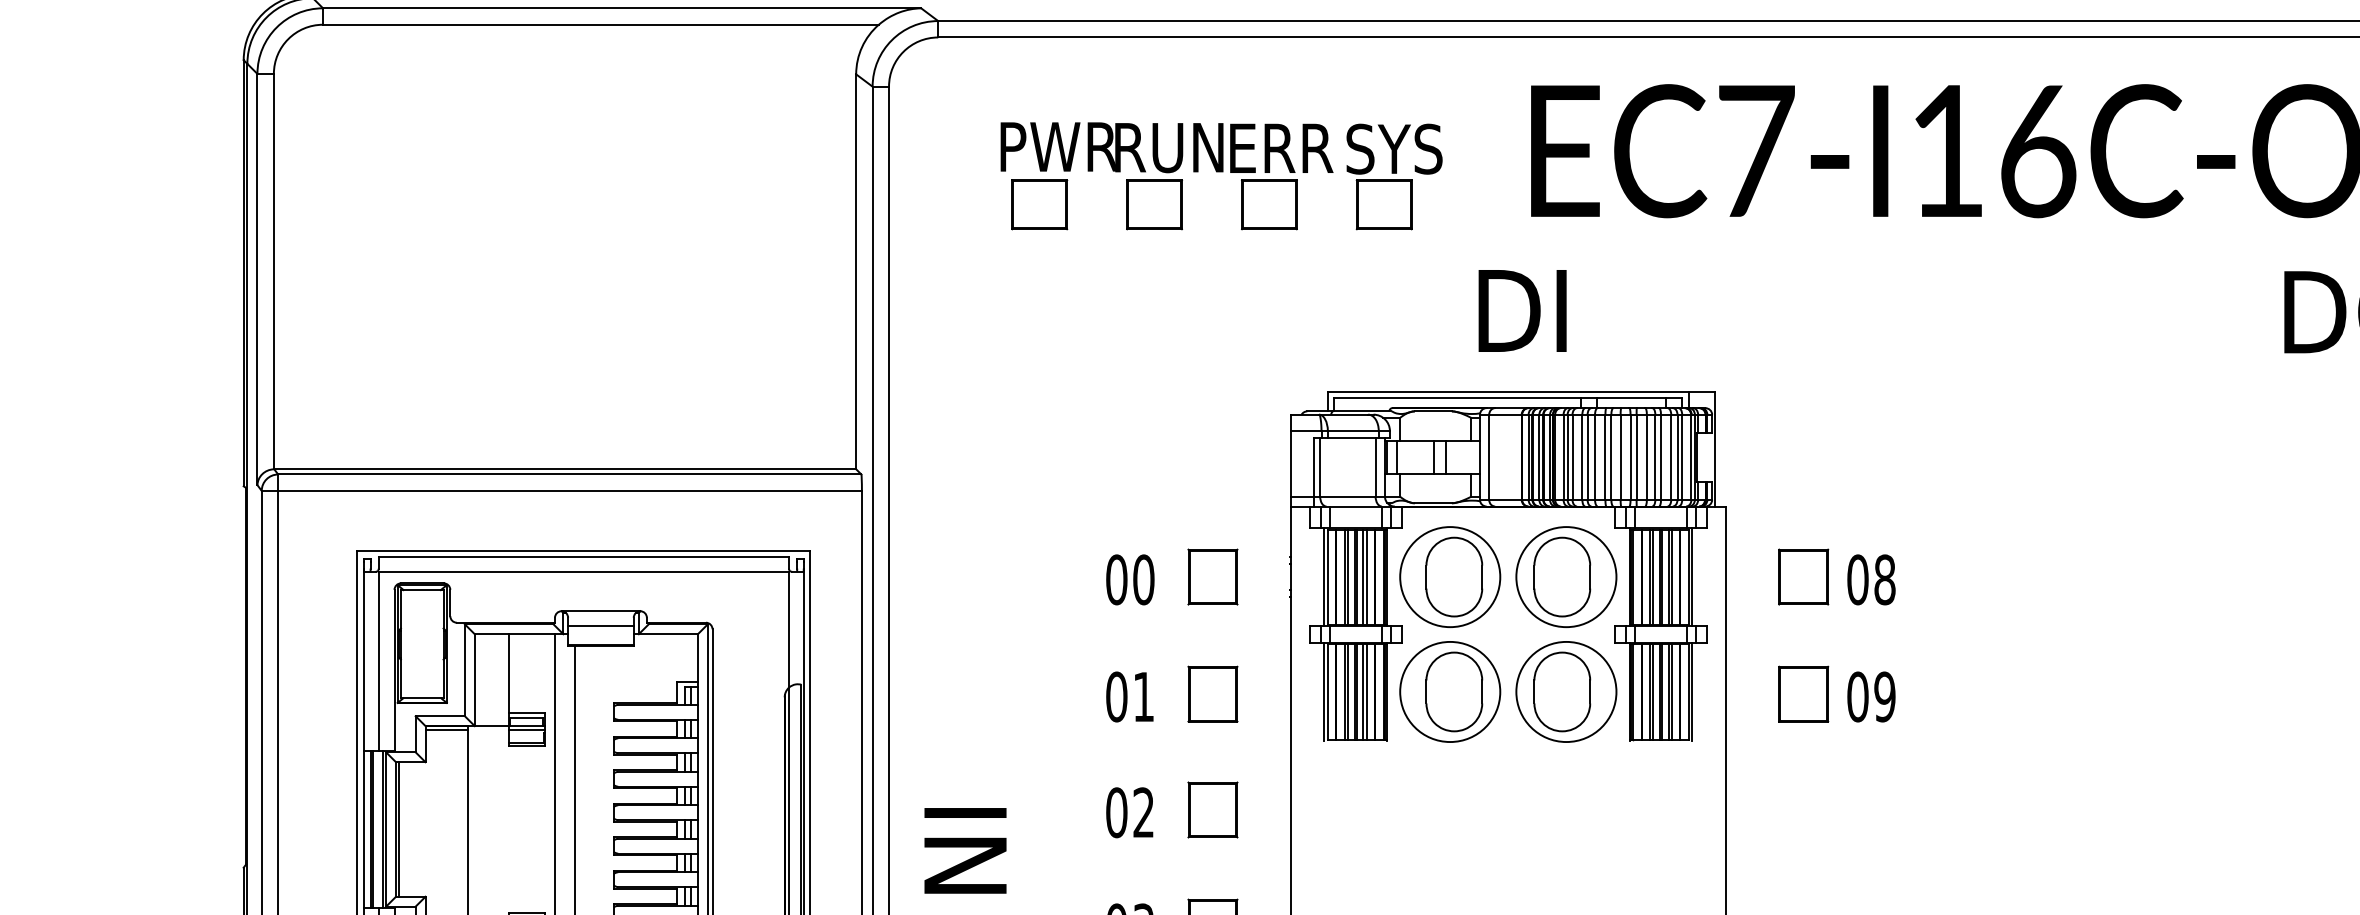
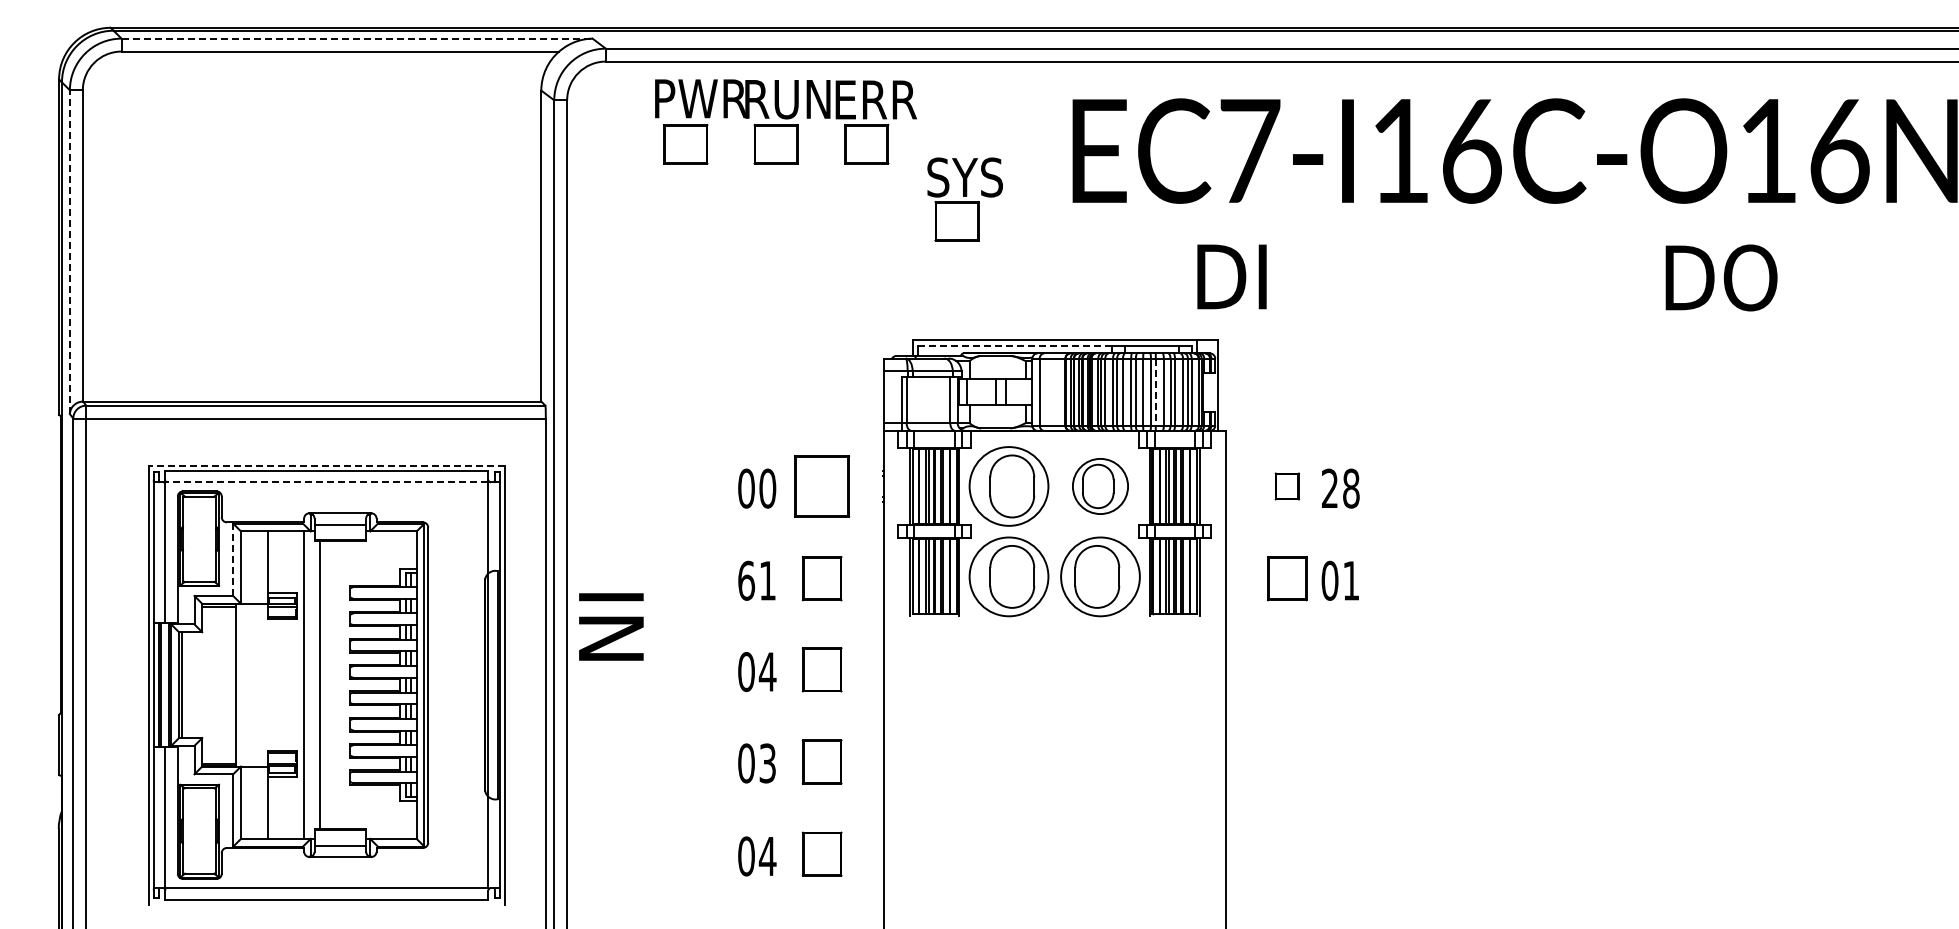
line: (622, 8) -> (357, 38), solid -> dashed
part: (1166, 175) -> (785, 121), moved
part: (1393, 177) -> (964, 199), moved
line: (256, 279) -> (69, 252), solid -> dashed
text: (1521, 310) -> (1231, 276), moved
line: (1457, 398) -> (1014, 345), solid -> dashed
line: (1636, 457) -> (1155, 392), solid -> dashed
line: (583, 550) -> (326, 465), solid -> dashed
line: (583, 572) -> (326, 482), solid -> dashed
part: (1213, 577) -> (822, 486), size x1.4
part: (1566, 577) -> (1100, 486), size x0.7
part: (1803, 577) -> (1287, 486), size x0.6
text: (1857, 579) -> (1329, 488), 08 -> 28
line: (465, 669) -> (233, 559), solid -> dashed
text: (1116, 696) -> (746, 580), 01 -> 61
text: (1883, 696) -> (1350, 580), 09 -> 01
text: (1143, 812) -> (767, 671), 02 -> 04
text: (965, 850) -> (611, 626), moved

